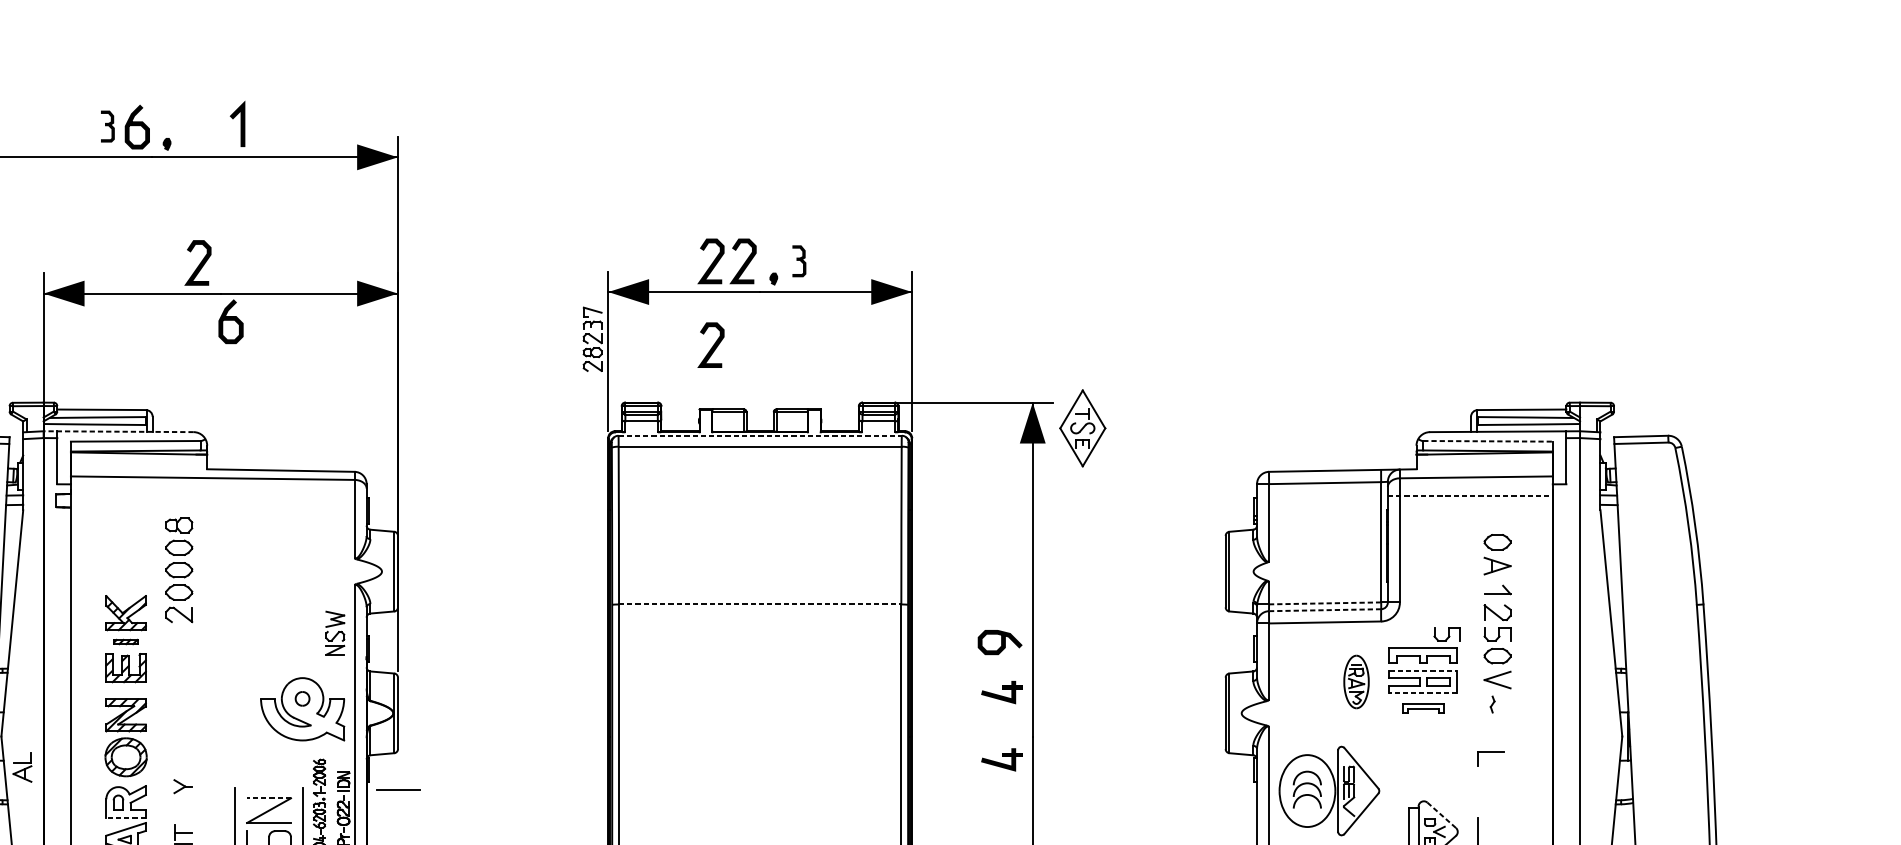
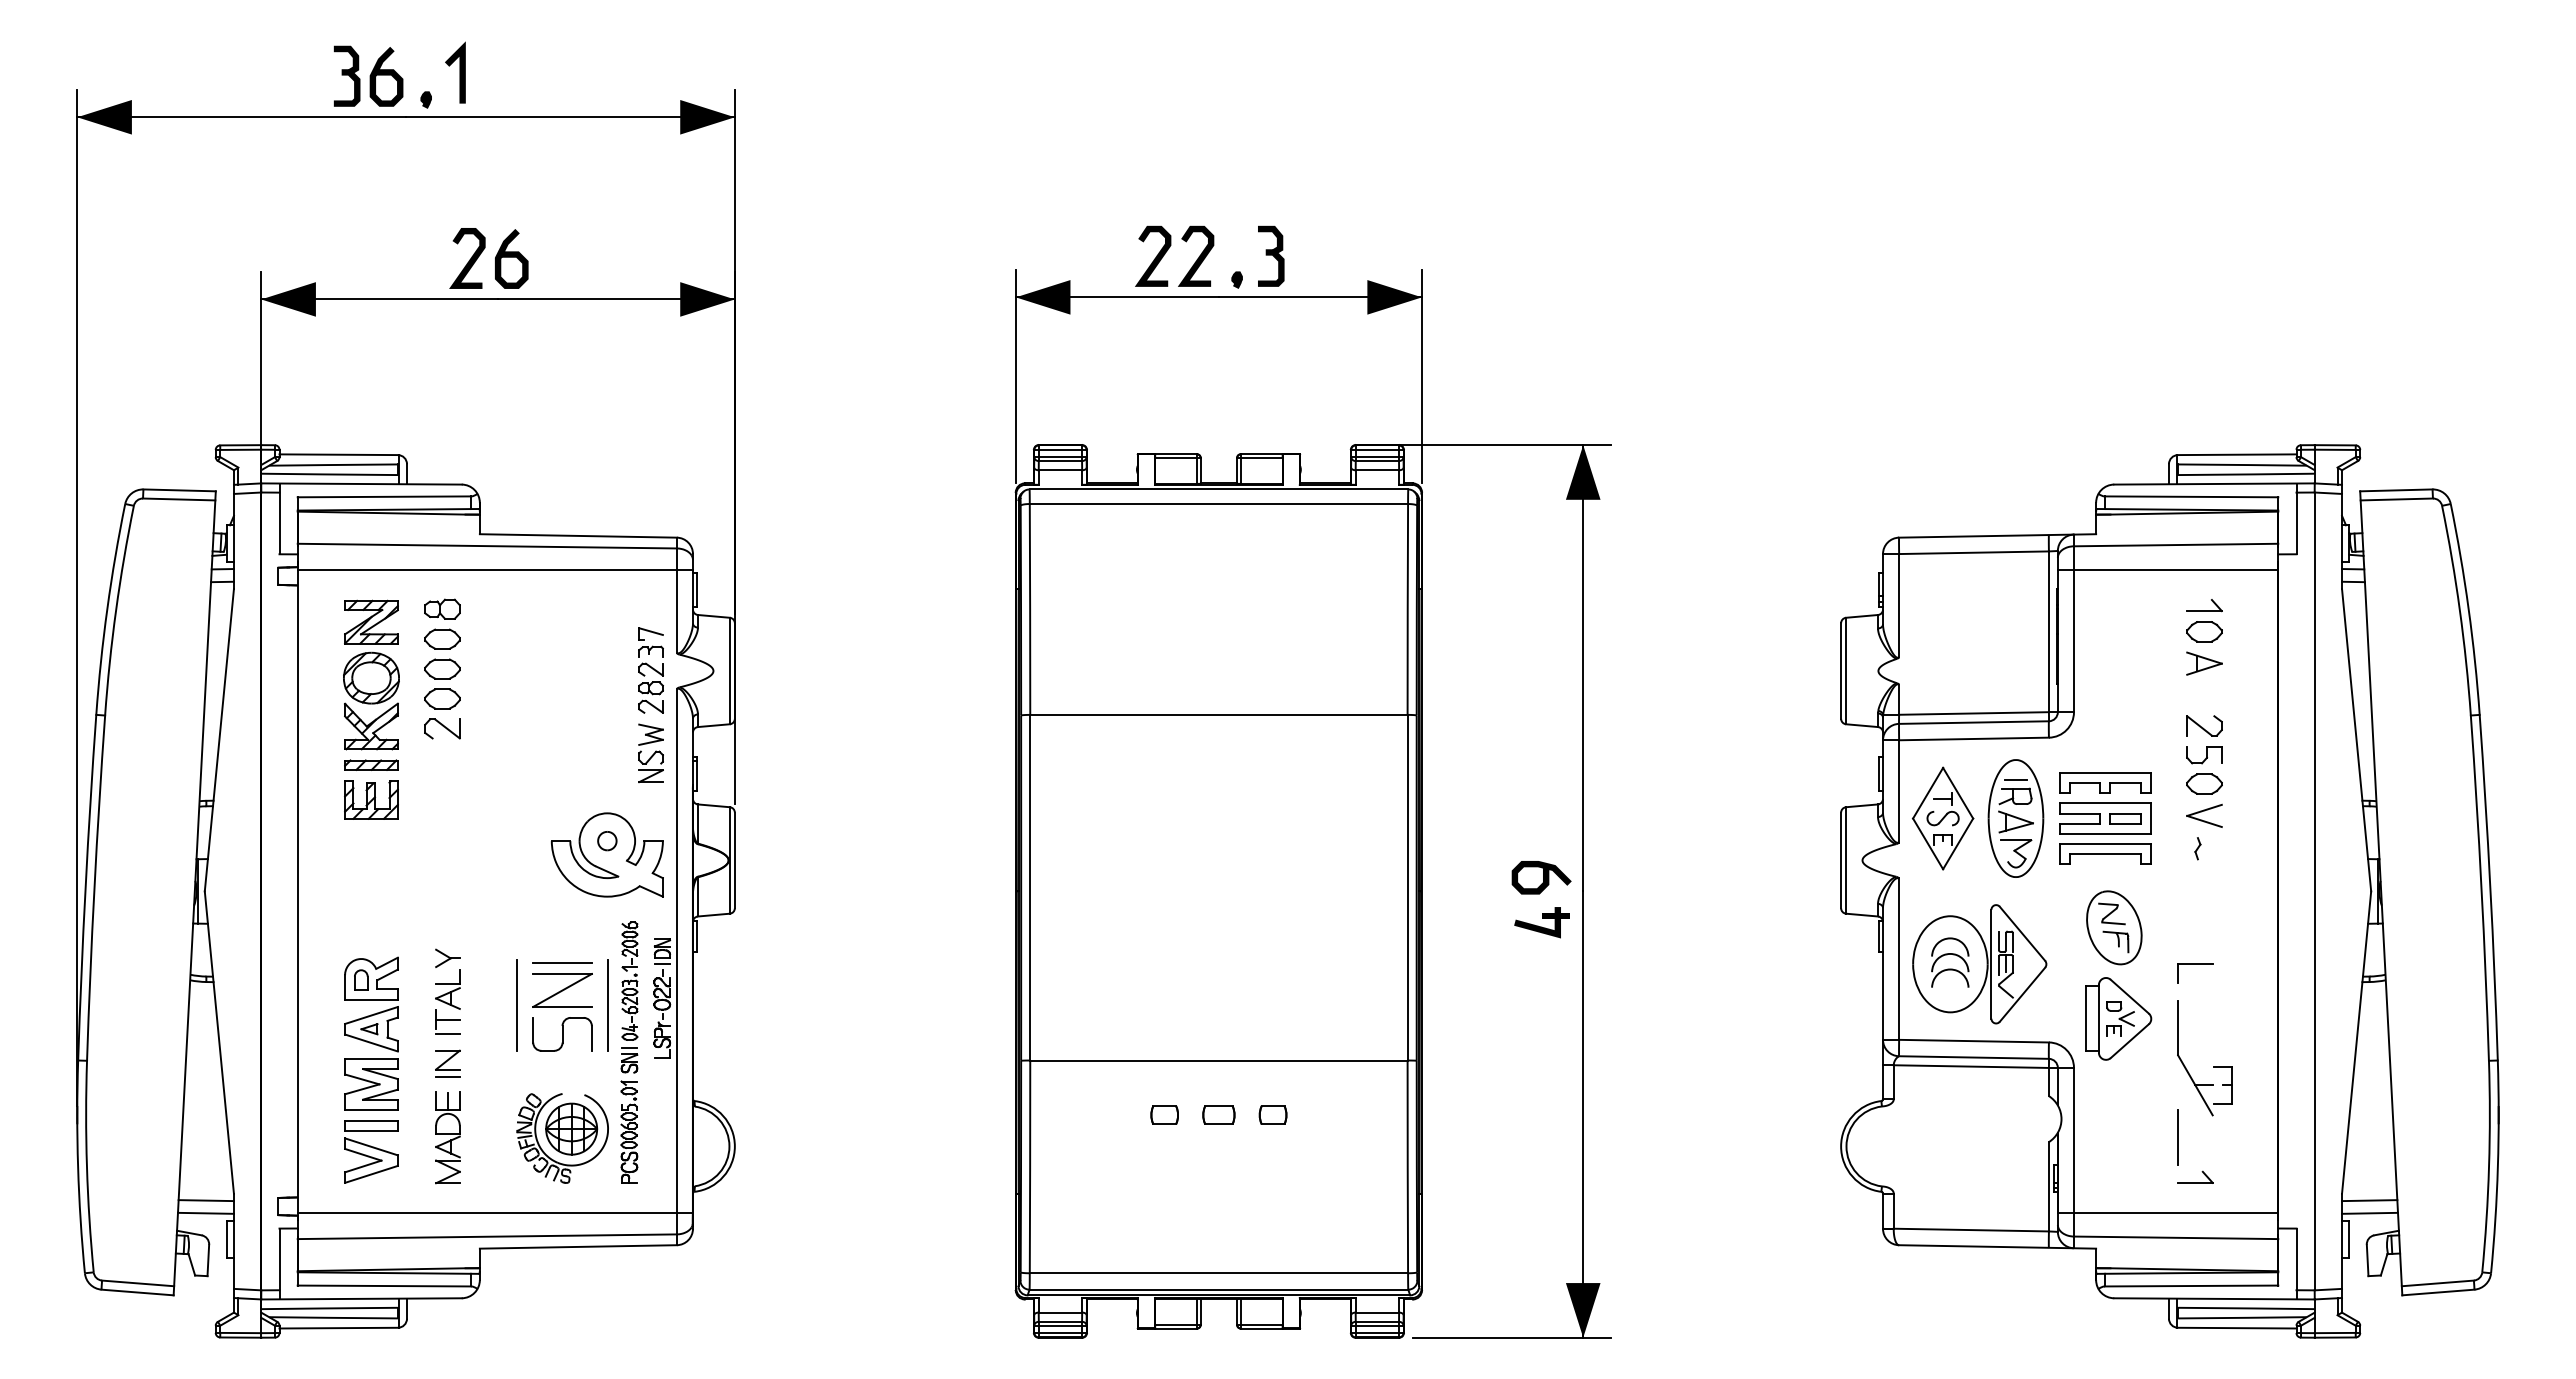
line: (240, 123) -> (459, 72), moved
part: (107, 126) -> (346, 75), size x1.43
part: (799, 260) -> (1271, 255), size x1.43
curve: (230, 320) -> (511, 257), moved
part: (592, 339) -> (650, 670), moved
curve: (712, 346) -> (1155, 369), removed
part: (1083, 428) -> (1943, 818), moved
line: (118, 431) -> (361, 483), dashed -> solid
line: (760, 435) -> (1219, 489), dashed -> solid
line: (1487, 441) -> (2191, 496), dashed -> solid
line: (218, 495) -> (494, 569), added
line: (1470, 495) -> (2168, 569), dashed -> solid
part: (1497, 589) -> (2204, 605), moved
line: (1325, 603) -> (1974, 713), dashed -> solid
line: (759, 604) -> (1218, 714), dashed -> solid
line: (1325, 610) -> (1974, 722), dashed -> solid
part: (1447, 634) -> (2137, 755), removed
part: (126, 641) -> (371, 764), size x1.67
curve: (1001, 642) -> (1543, 877), moved
line: (1423, 670) -> (2105, 803), dashed -> solid
part: (1356, 681) -> (2015, 818), size x1.67
part: (1001, 692) -> (1541, 832), removed
line: (1423, 693) -> (2105, 833), dashed -> solid
part: (1423, 708) -> (2105, 853), size x1.67
part: (126, 737) -> (371, 651), moved
part: (1490, 752) -> (2195, 964), moved
part: (1430, 763) -> (2114, 927), added
part: (22, 767) -> (447, 989), moved
line: (398, 789) -> (562, 962), moved
line: (269, 797) -> (562, 973), dashed -> solid
line: (1441, 815) -> (2129, 996), dashed -> solid
line: (125, 817) -> (370, 999), dashed -> solid

